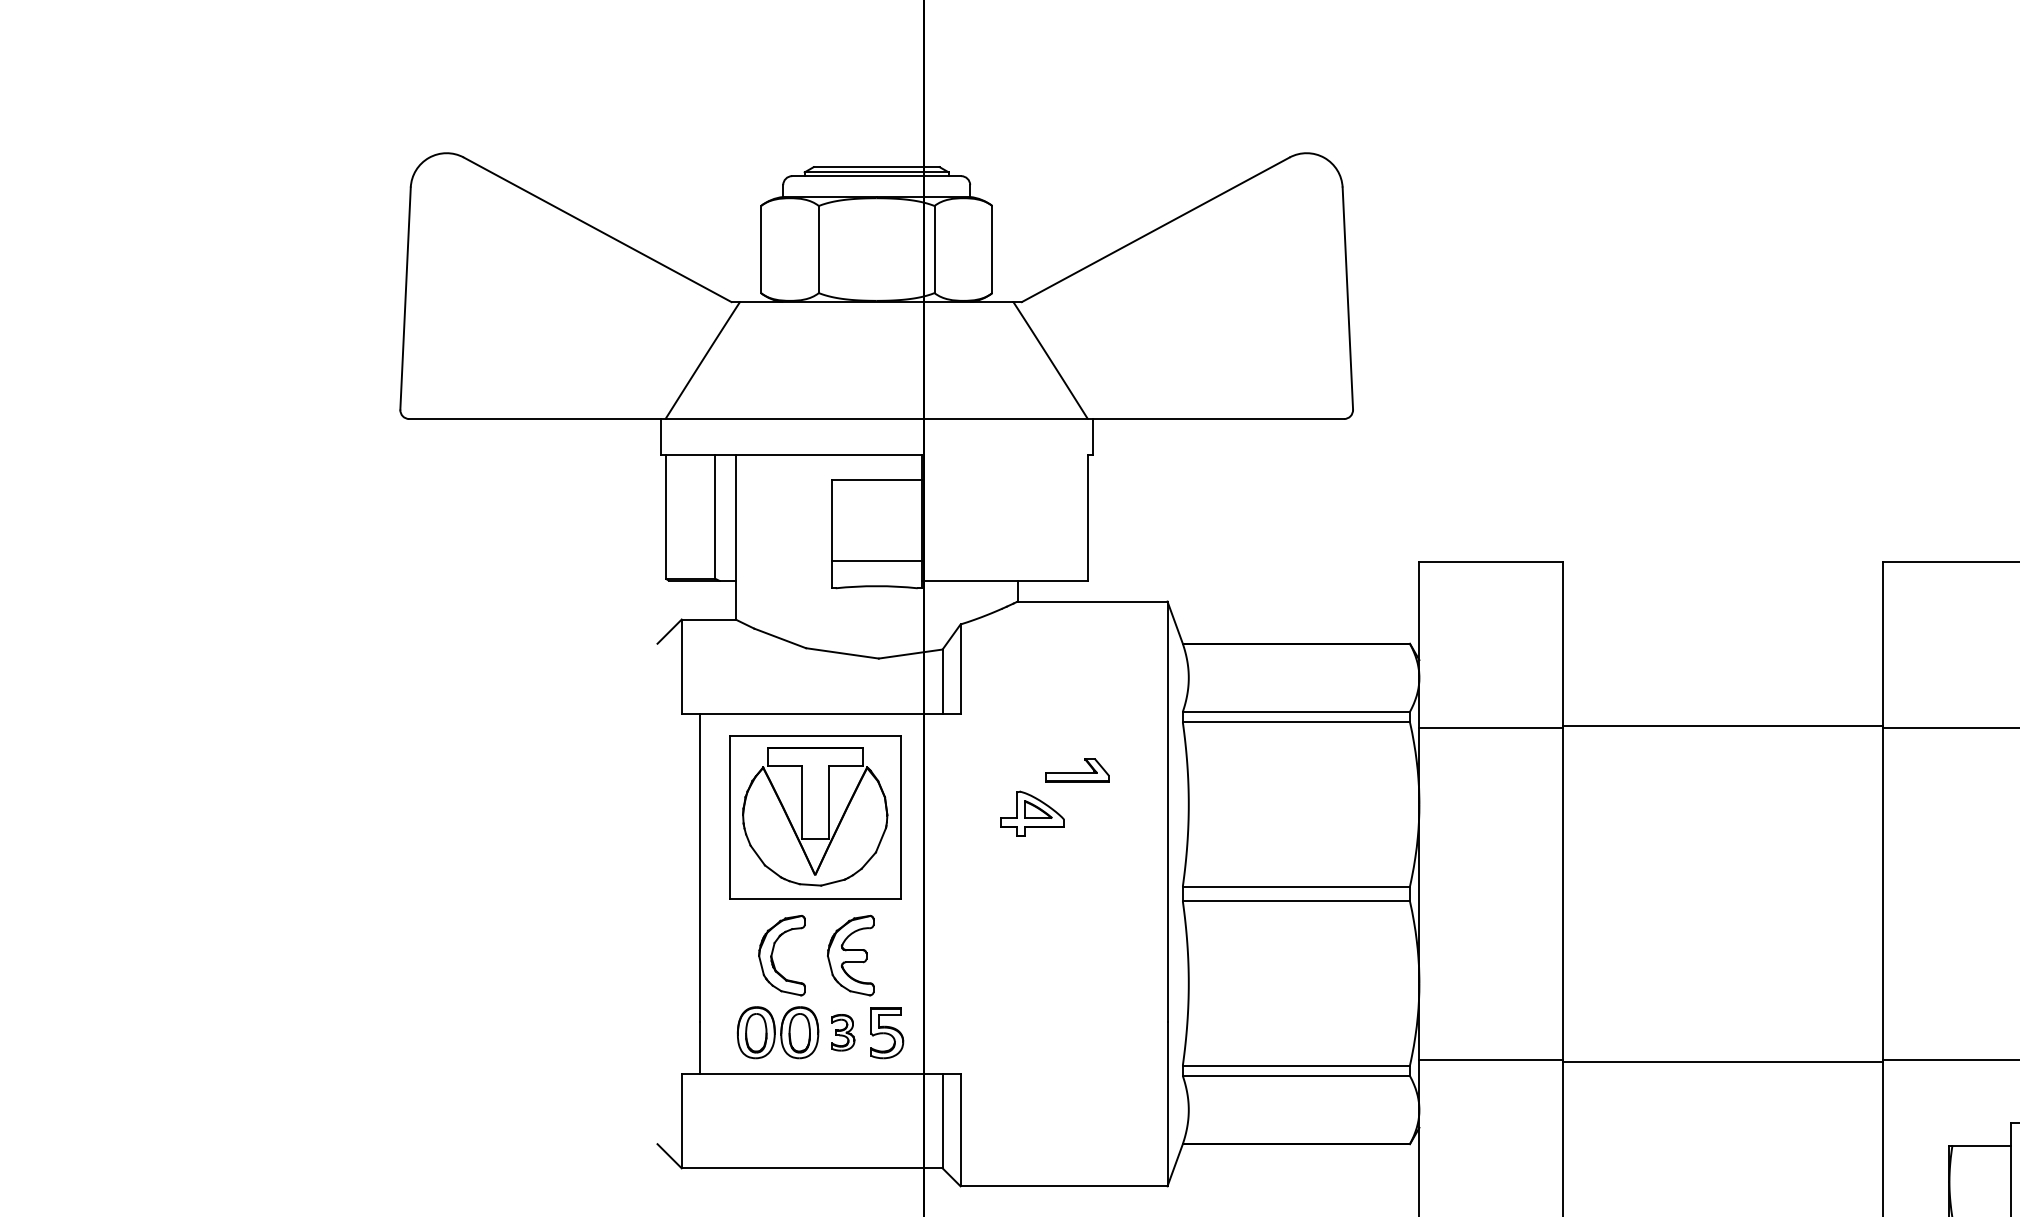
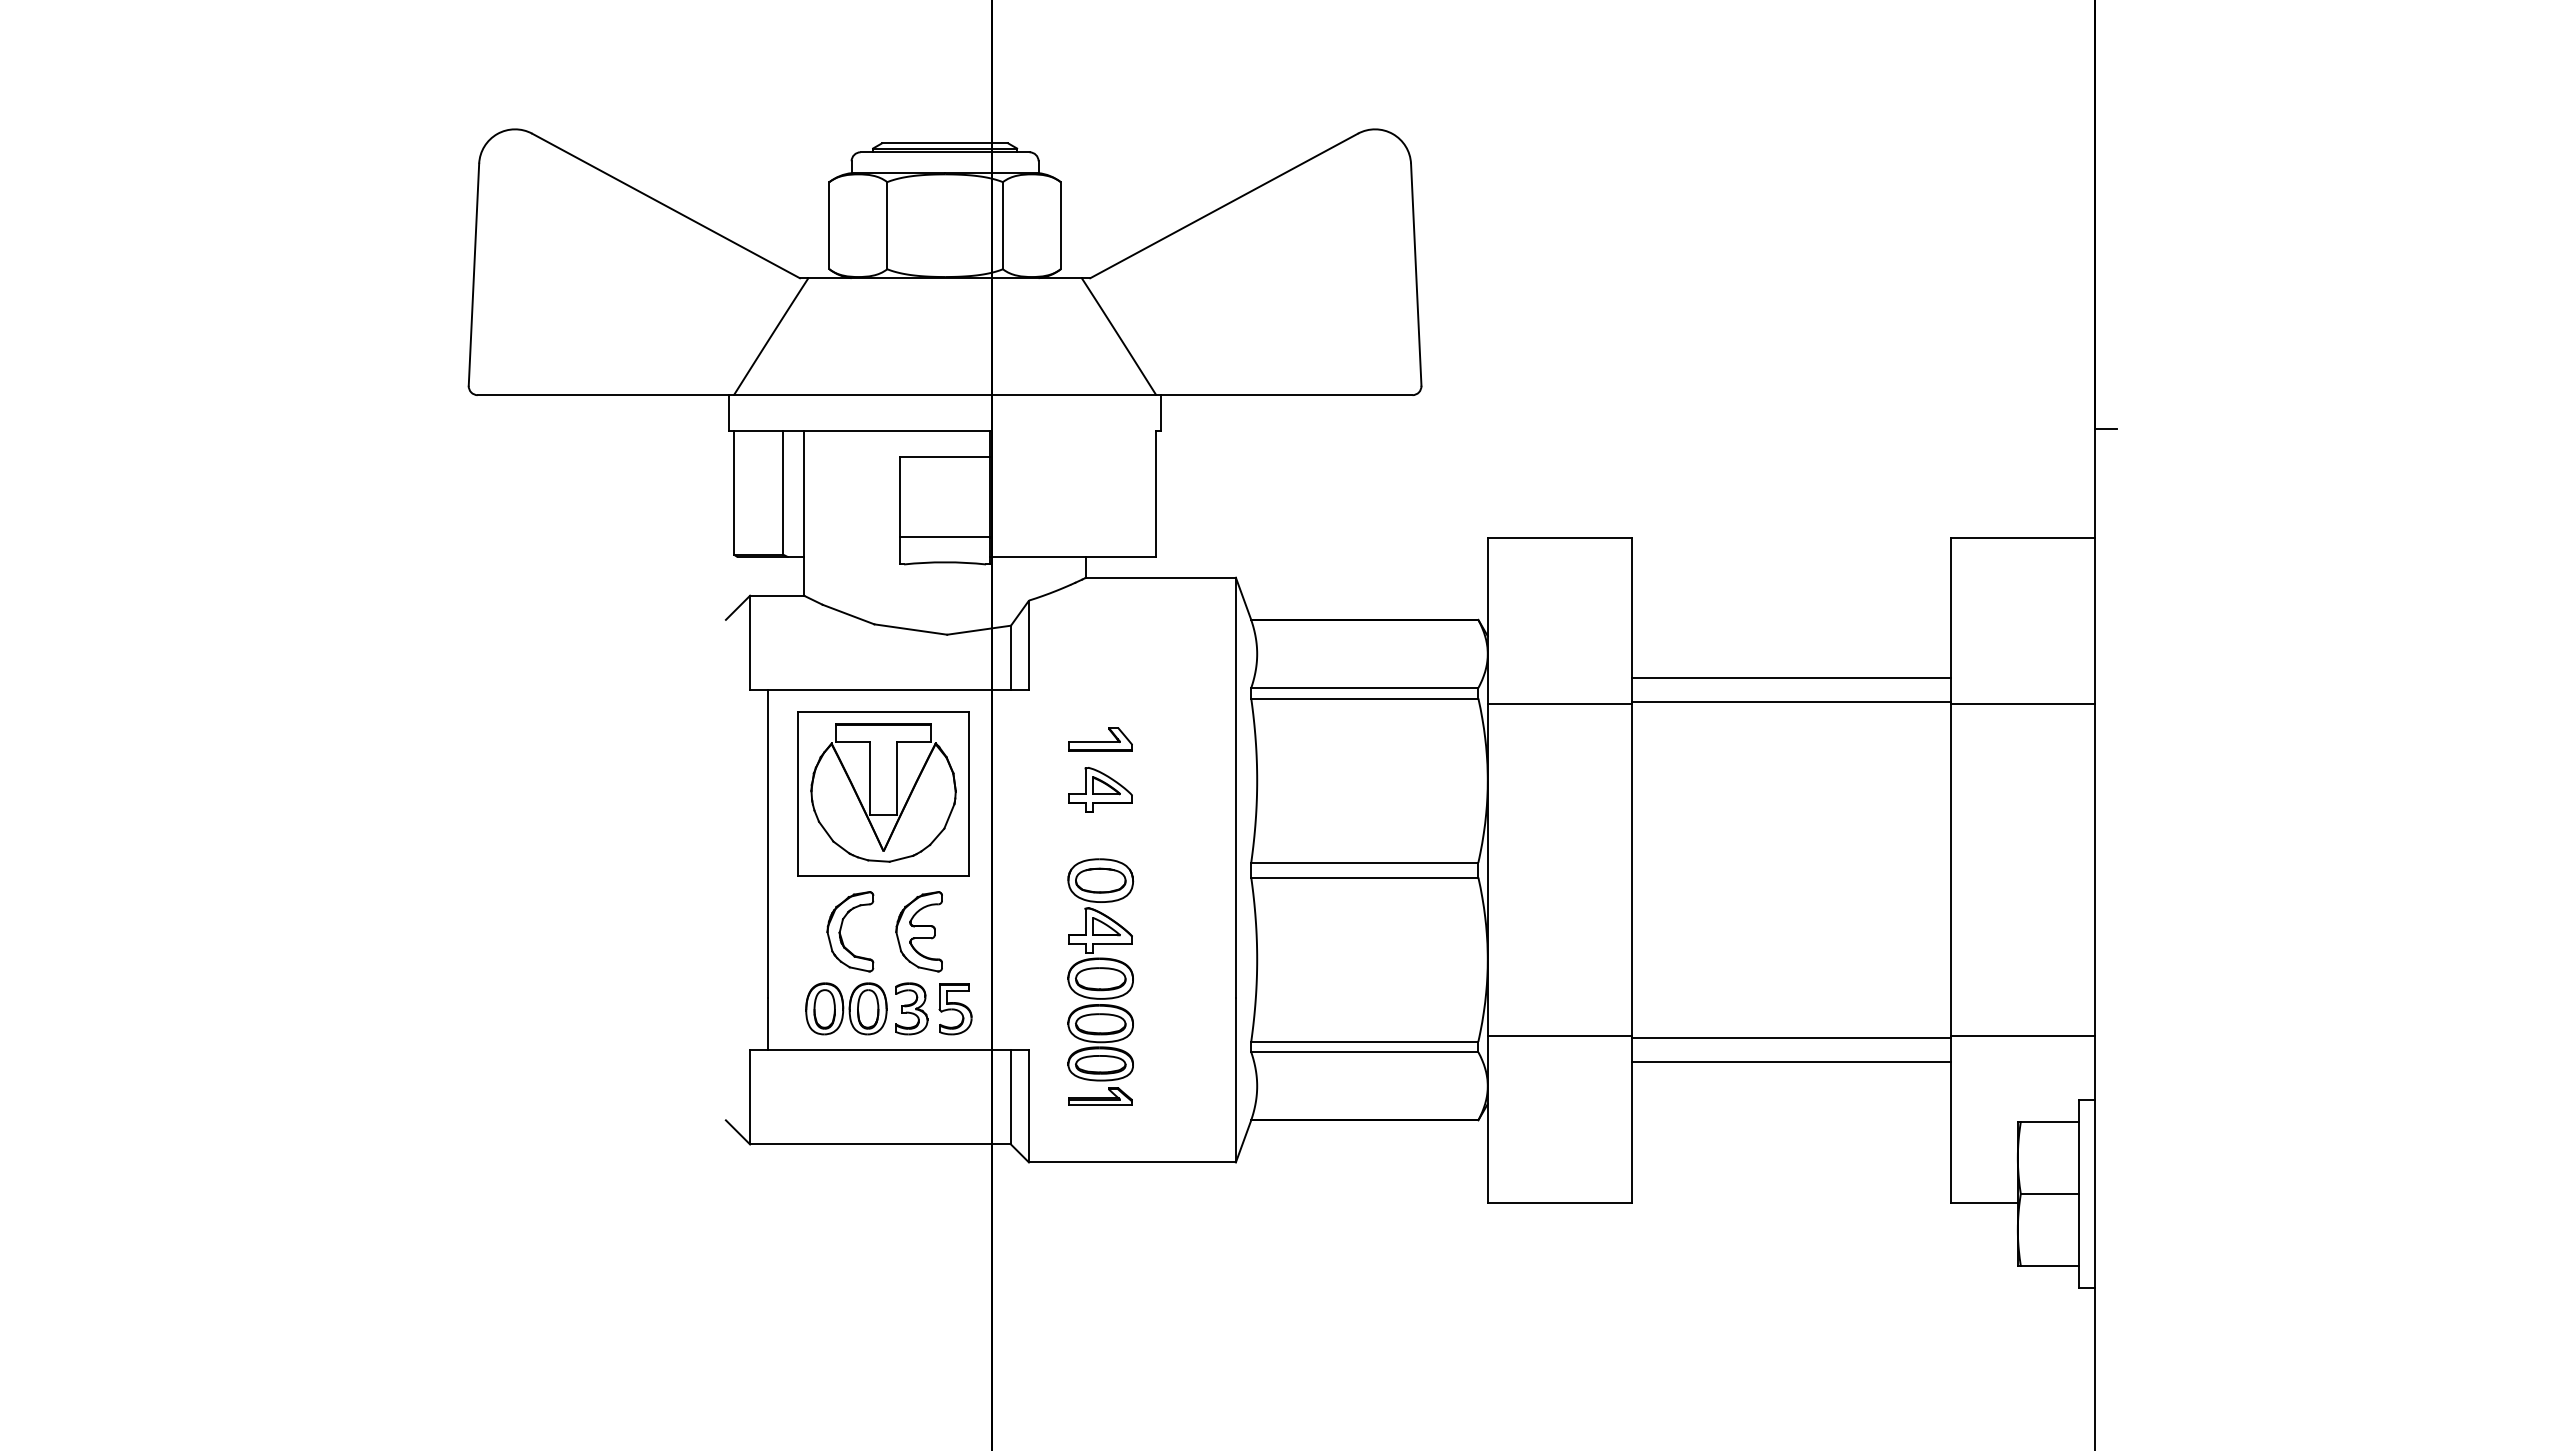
line: (1723, 702) -> (1791, 678), added
part: (1077, 770) -> (1100, 739), moved
part: (1032, 1005) -> (1100, 981), added
part: (843, 1032) -> (911, 1008), size x1.43
line: (1723, 1085) -> (1791, 1061), added

